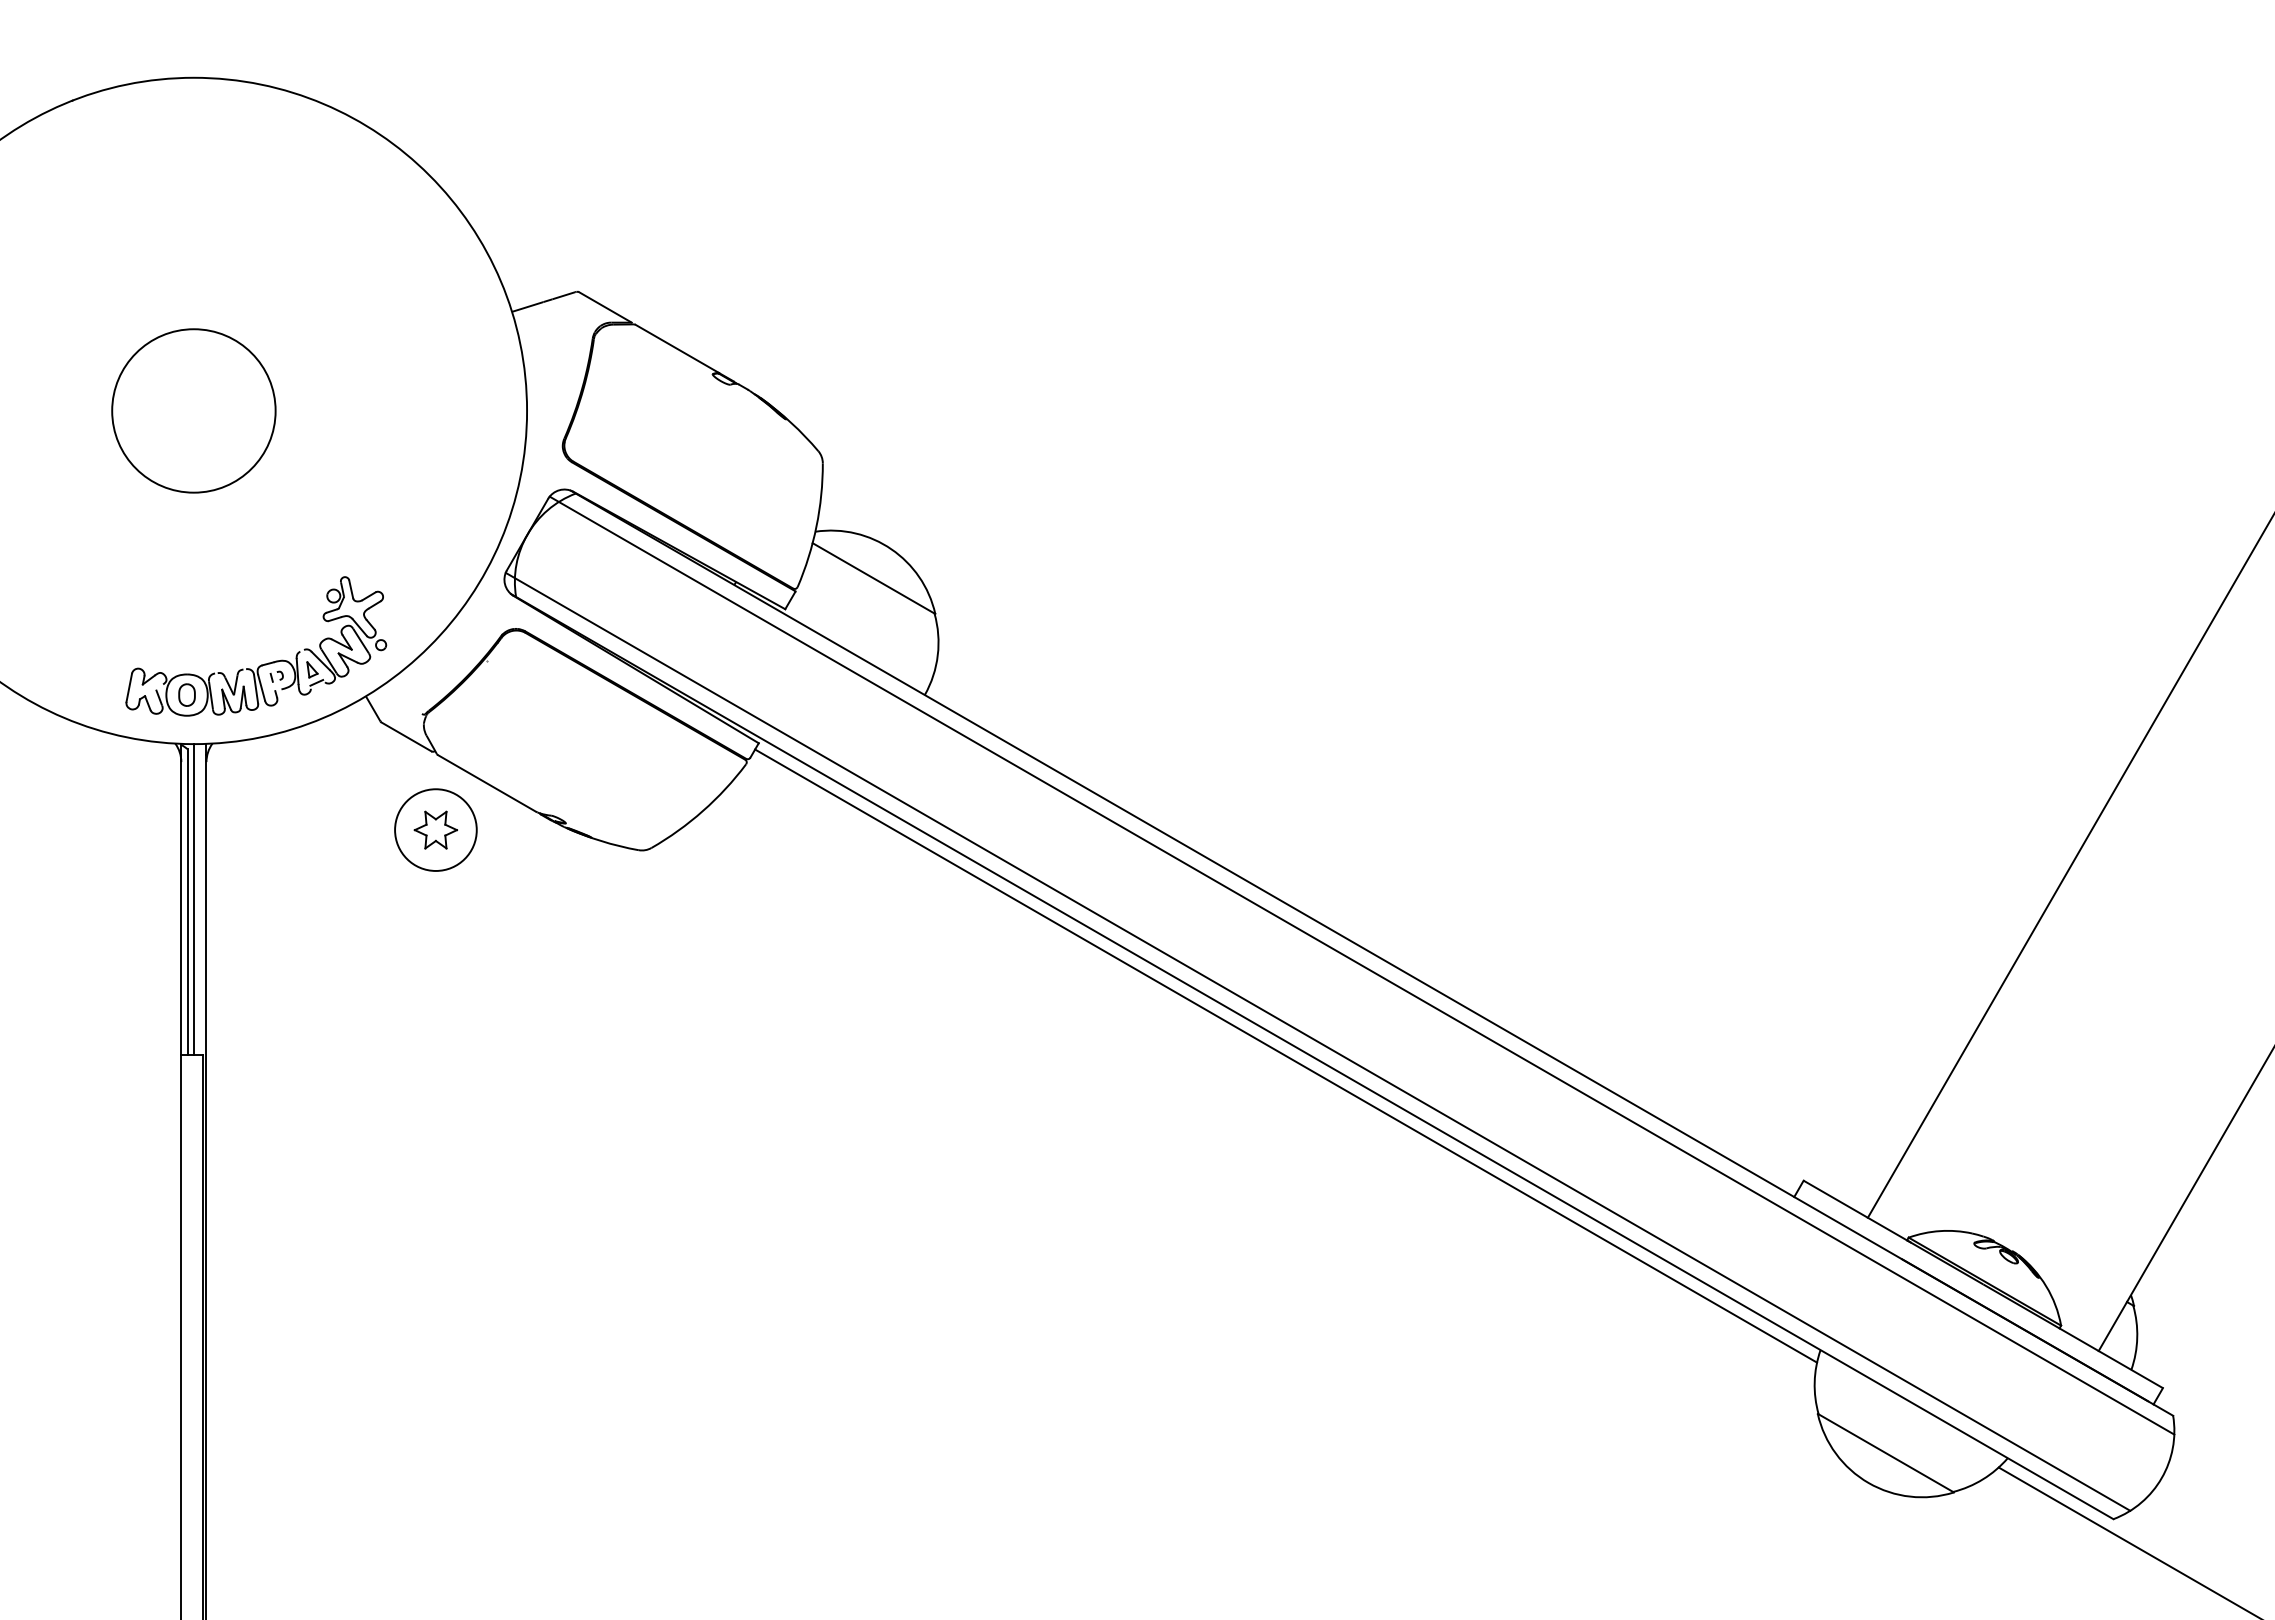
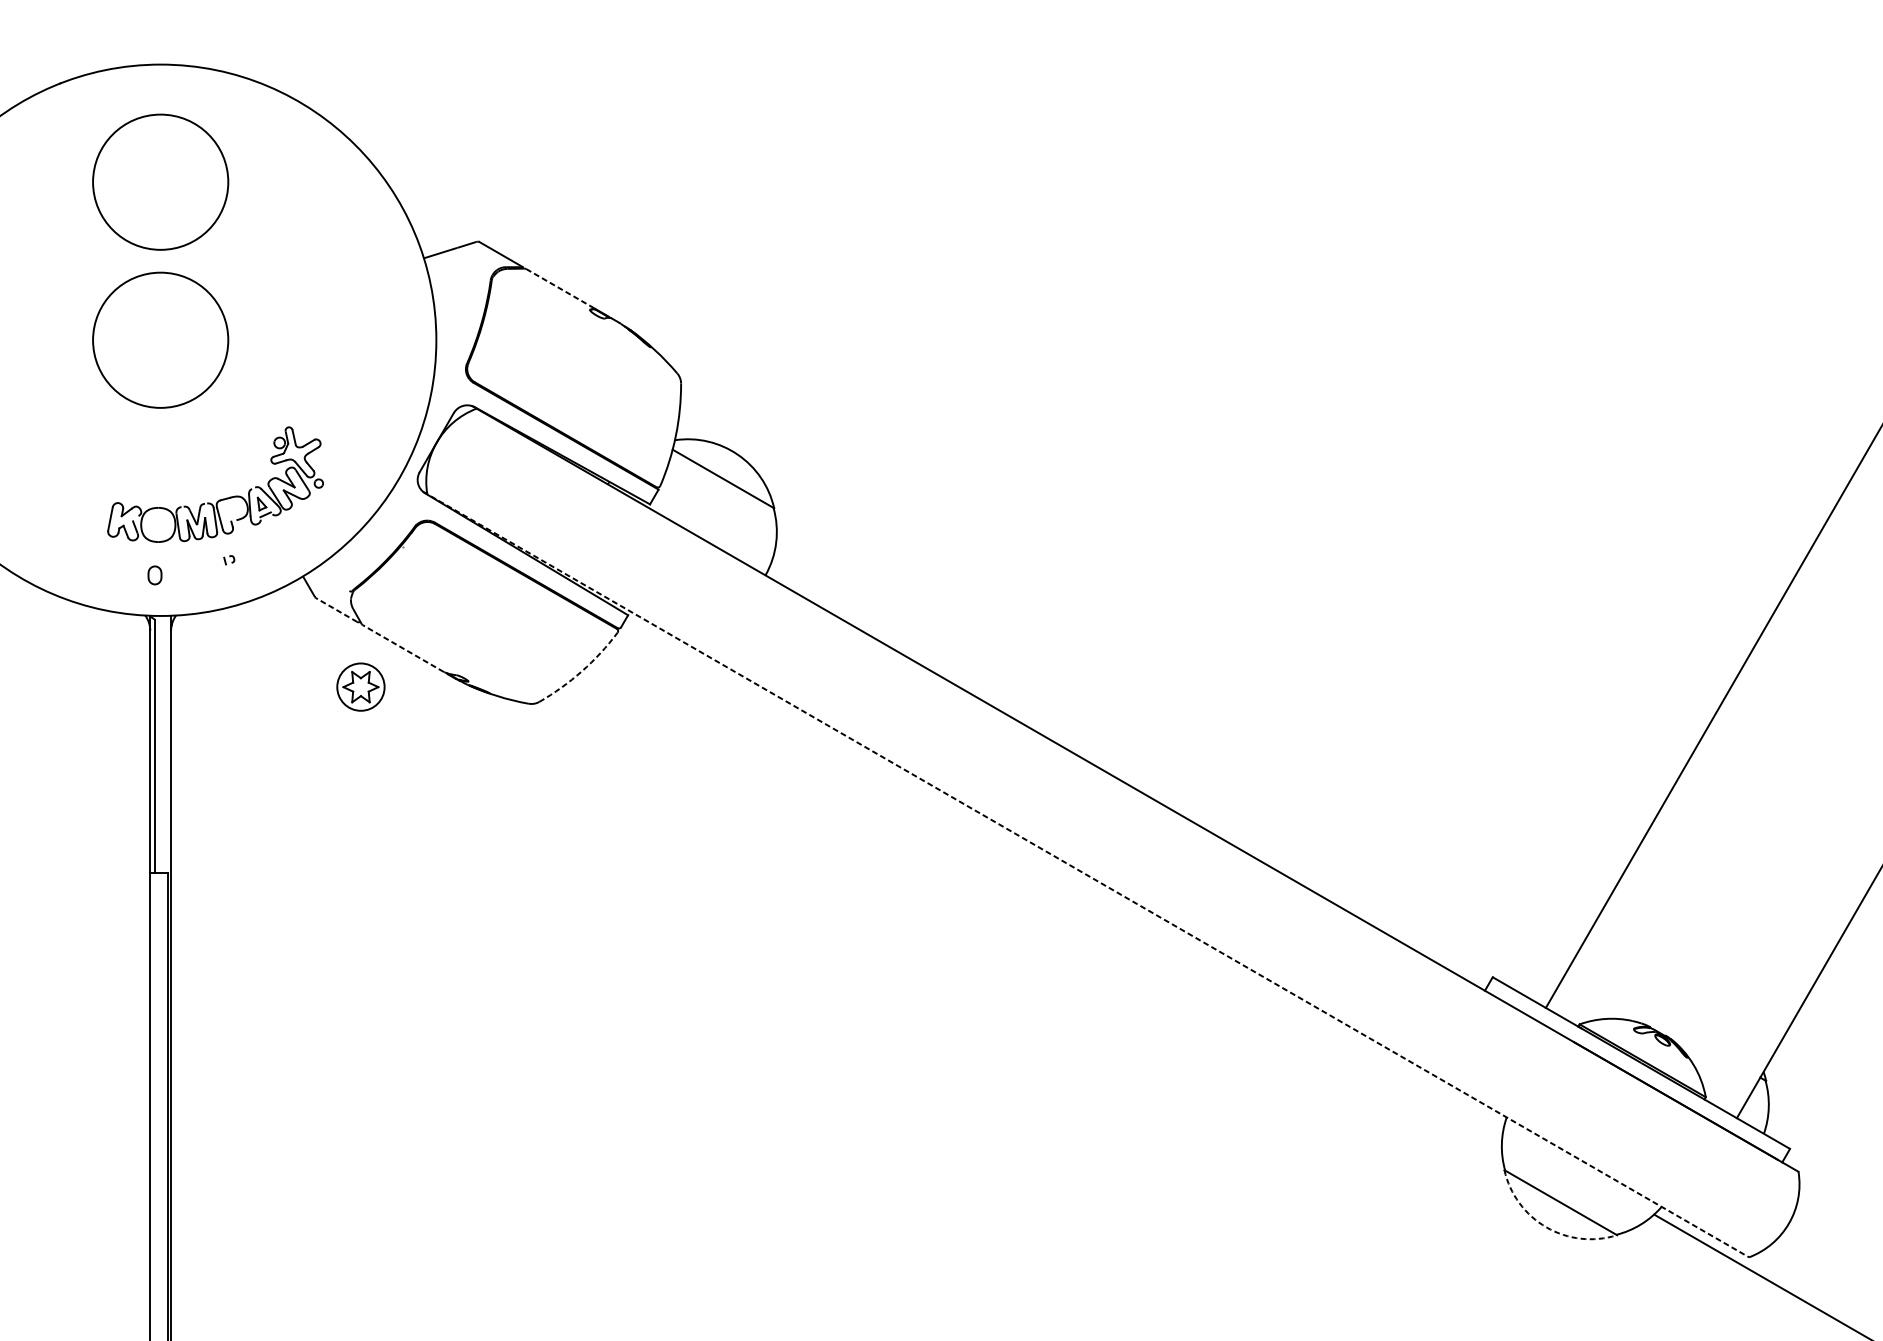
circle: (193, 219) -> (160, 181), added
line: (677, 349) -> (560, 289), solid -> dashed
part: (261, 664) -> (219, 499), moved
line: (406, 736) -> (336, 609), solid -> dashed
line: (487, 783) -> (403, 648), solid -> dashed
arc: (703, 810) -> (582, 670), solid -> dashed
circle: (435, 829) -> (360, 686), size x0.7
line: (193, 899) -> (160, 744), removed
line: (1361, 965) -> (1126, 799), removed
line: (1317, 1041) -> (1090, 862), removed
line: (1286, 1055) -> (1064, 873), removed
line: (1312, 1056) -> (1086, 874), solid -> dashed
arc: (1868, 1483) -> (1546, 1227), solid -> dashed

